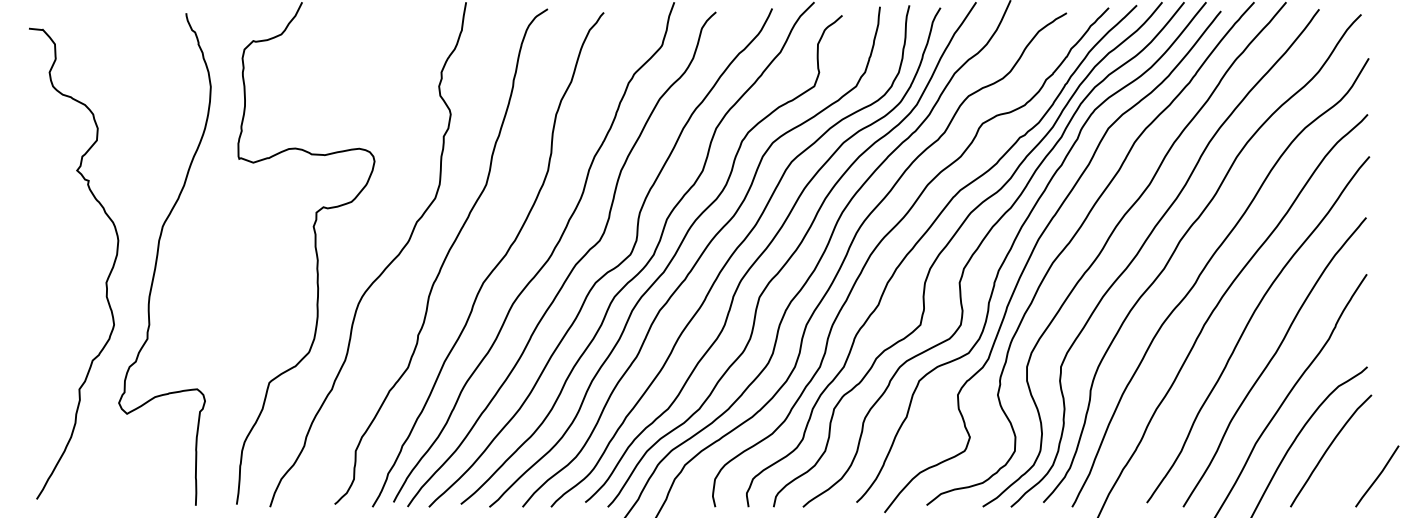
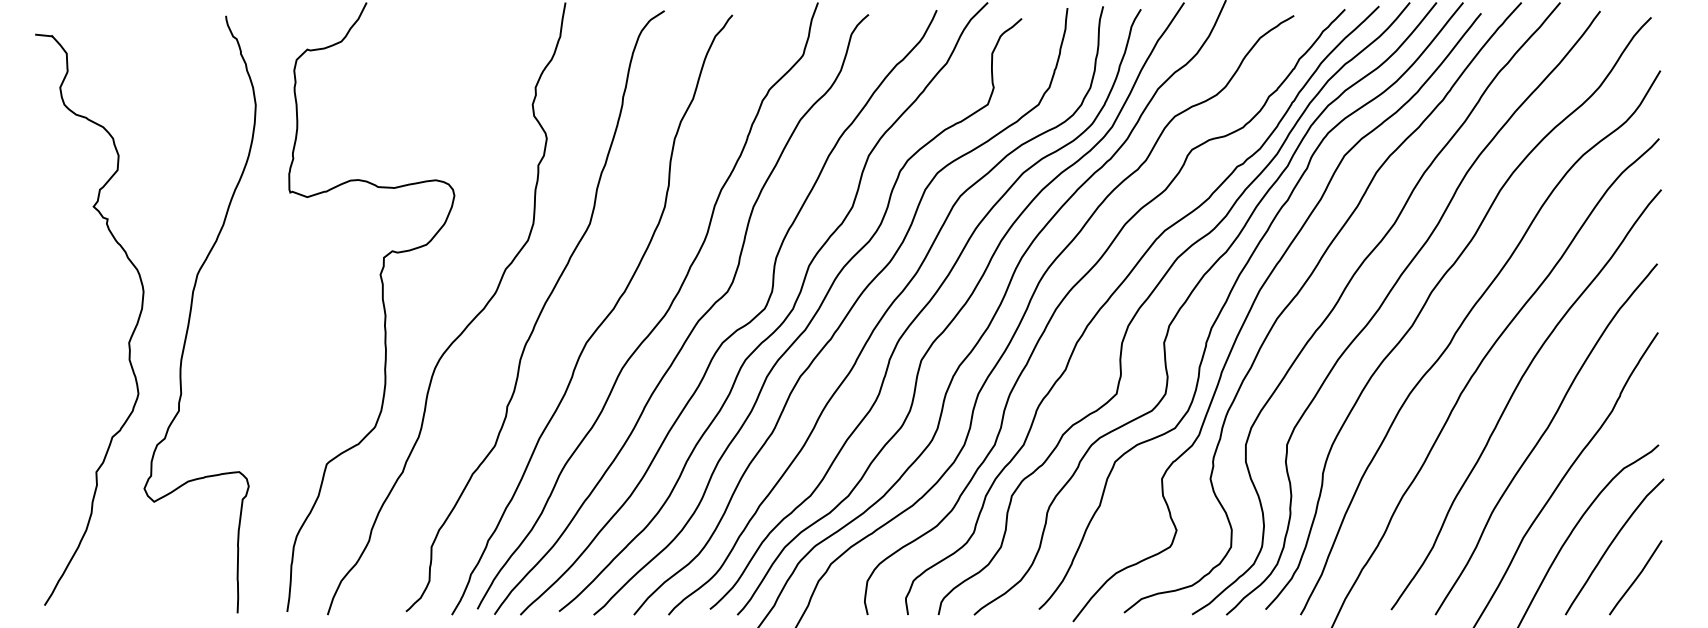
line: (1377, 476) -> (1636, 577), moved

